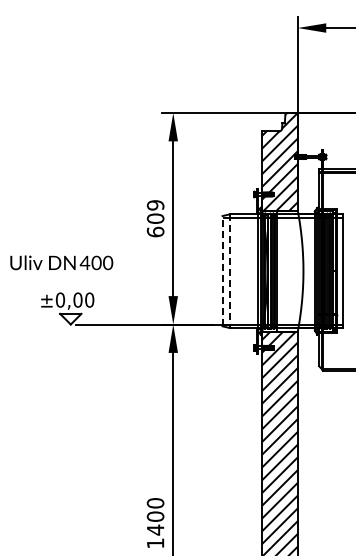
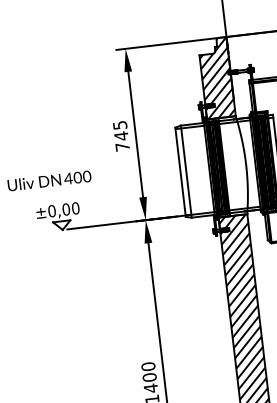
text: (155, 218) -> (121, 136), 609 -> 745
line: (222, 270) -> (180, 171), dashed -> solid
line: (229, 271) -> (186, 171), dashed -> solid

